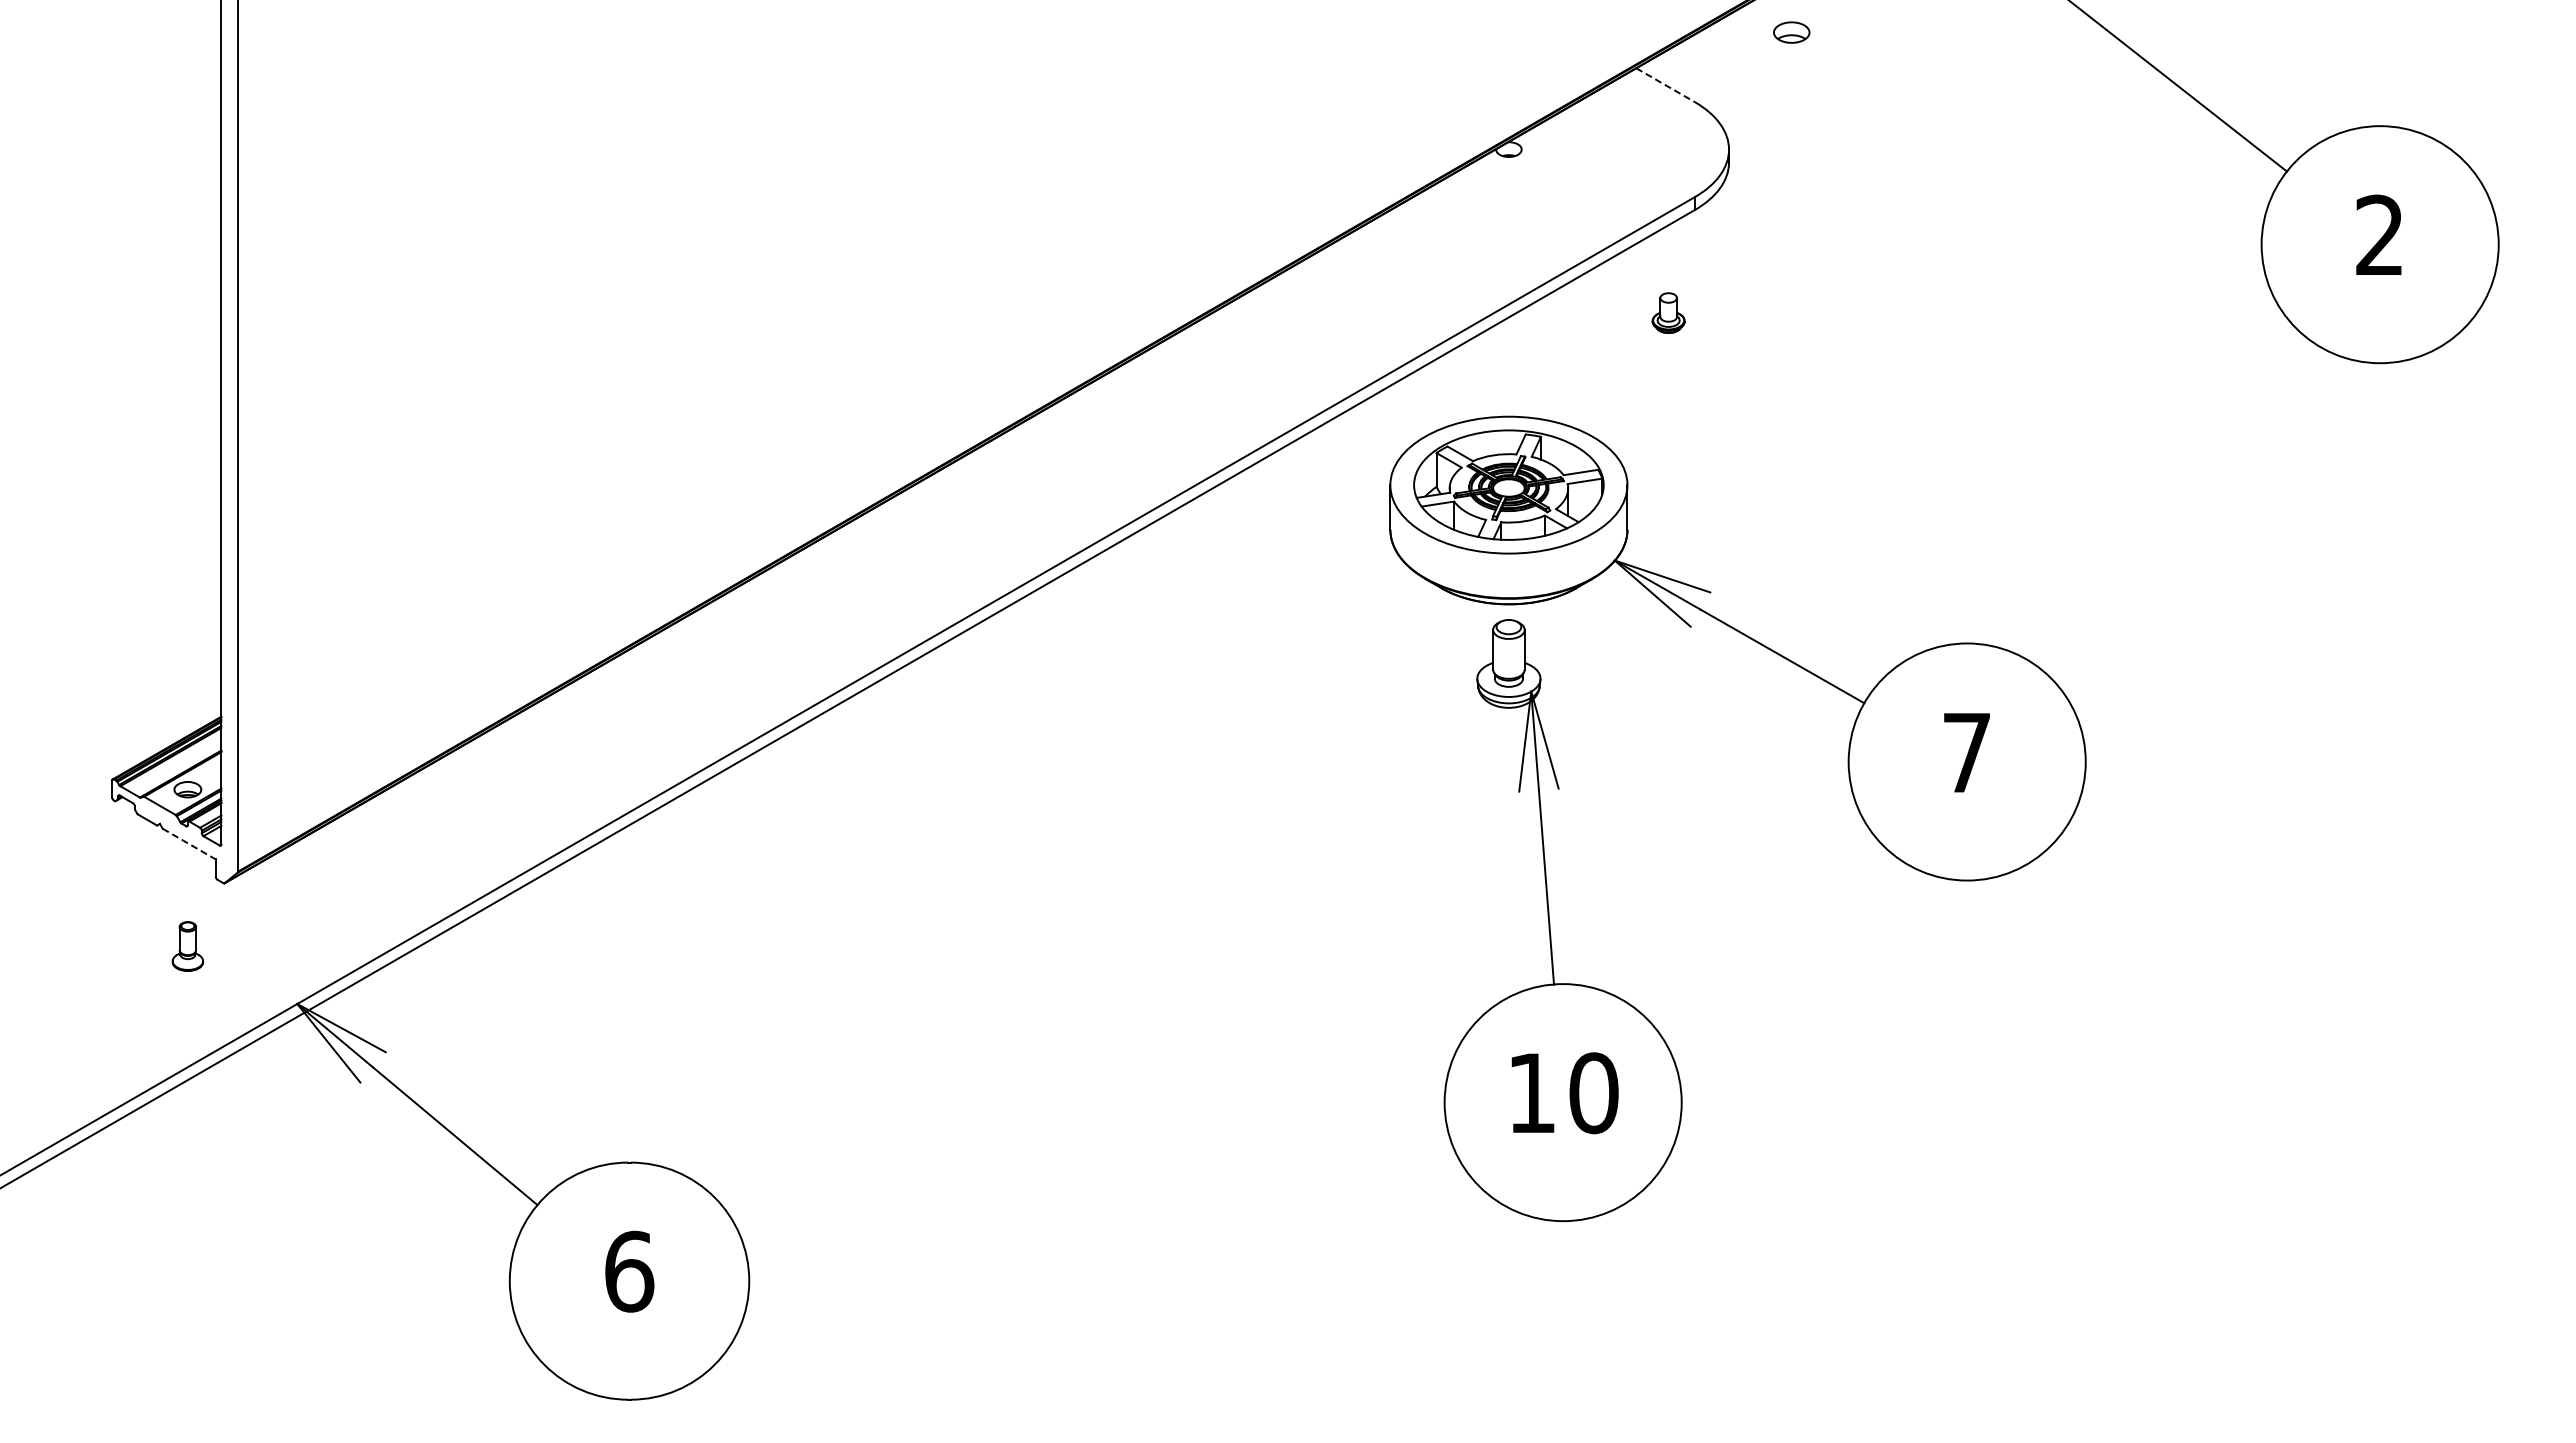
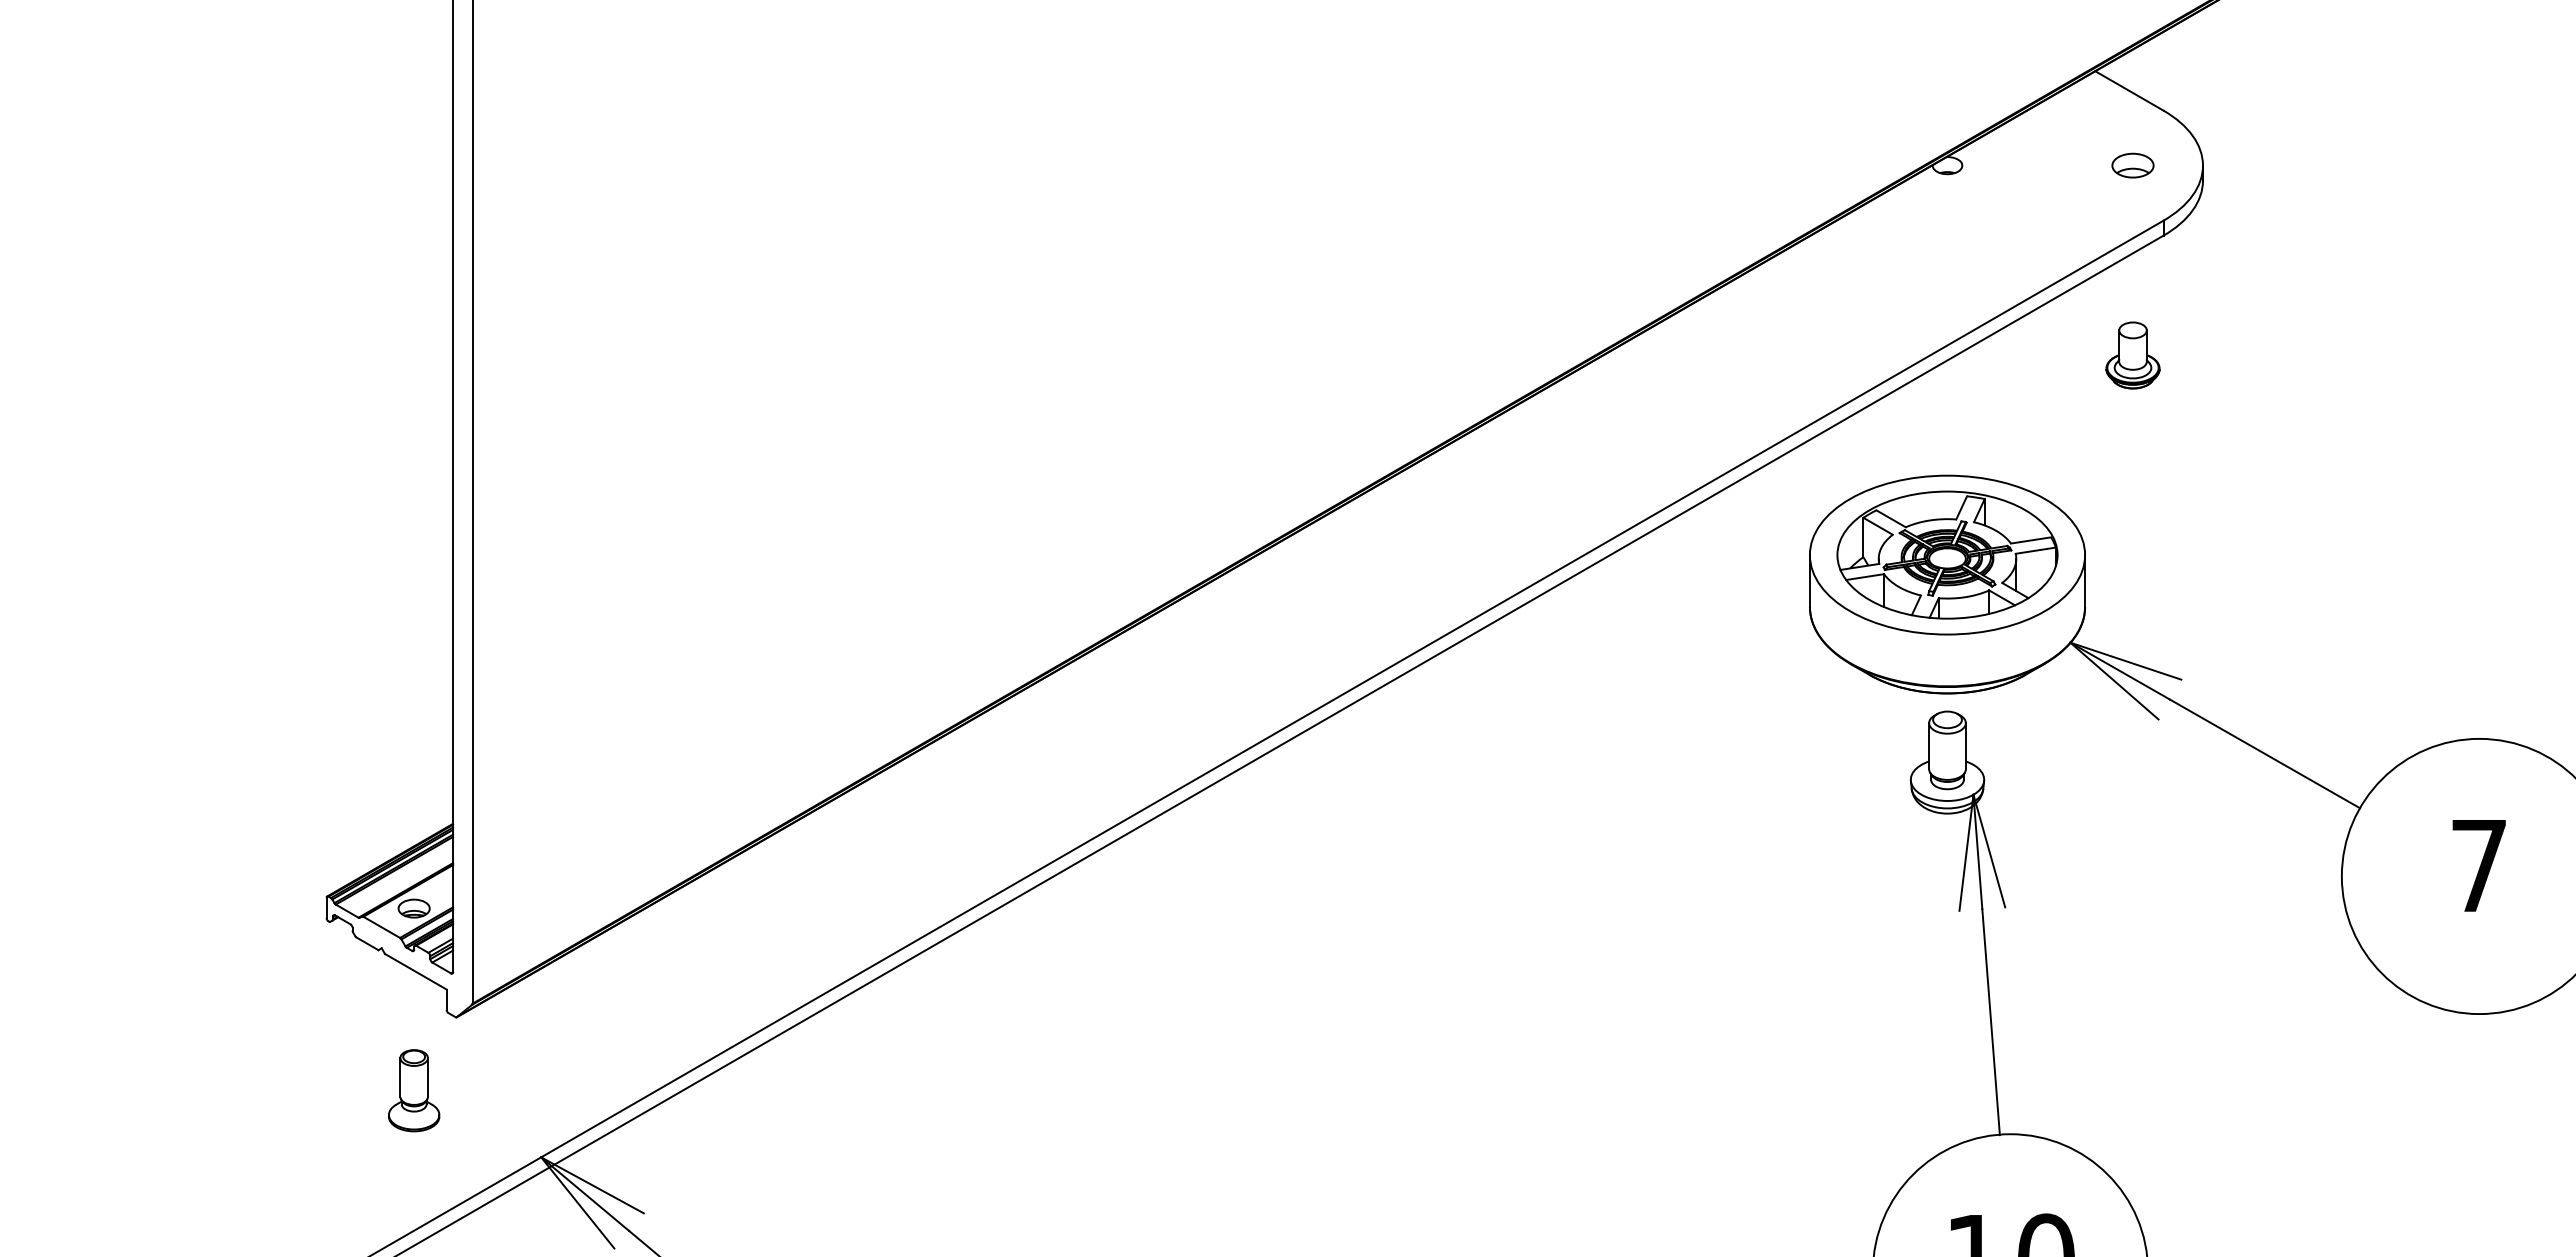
part: (1791, 32) -> (2132, 165), moved
line: (1665, 85) -> (2129, 91), dashed -> solid
part: (1668, 312) -> (2132, 354), size x1.43
line: (189, 844) -> (416, 972), dashed -> solid
part: (187, 946) -> (413, 1090), size x1.43

